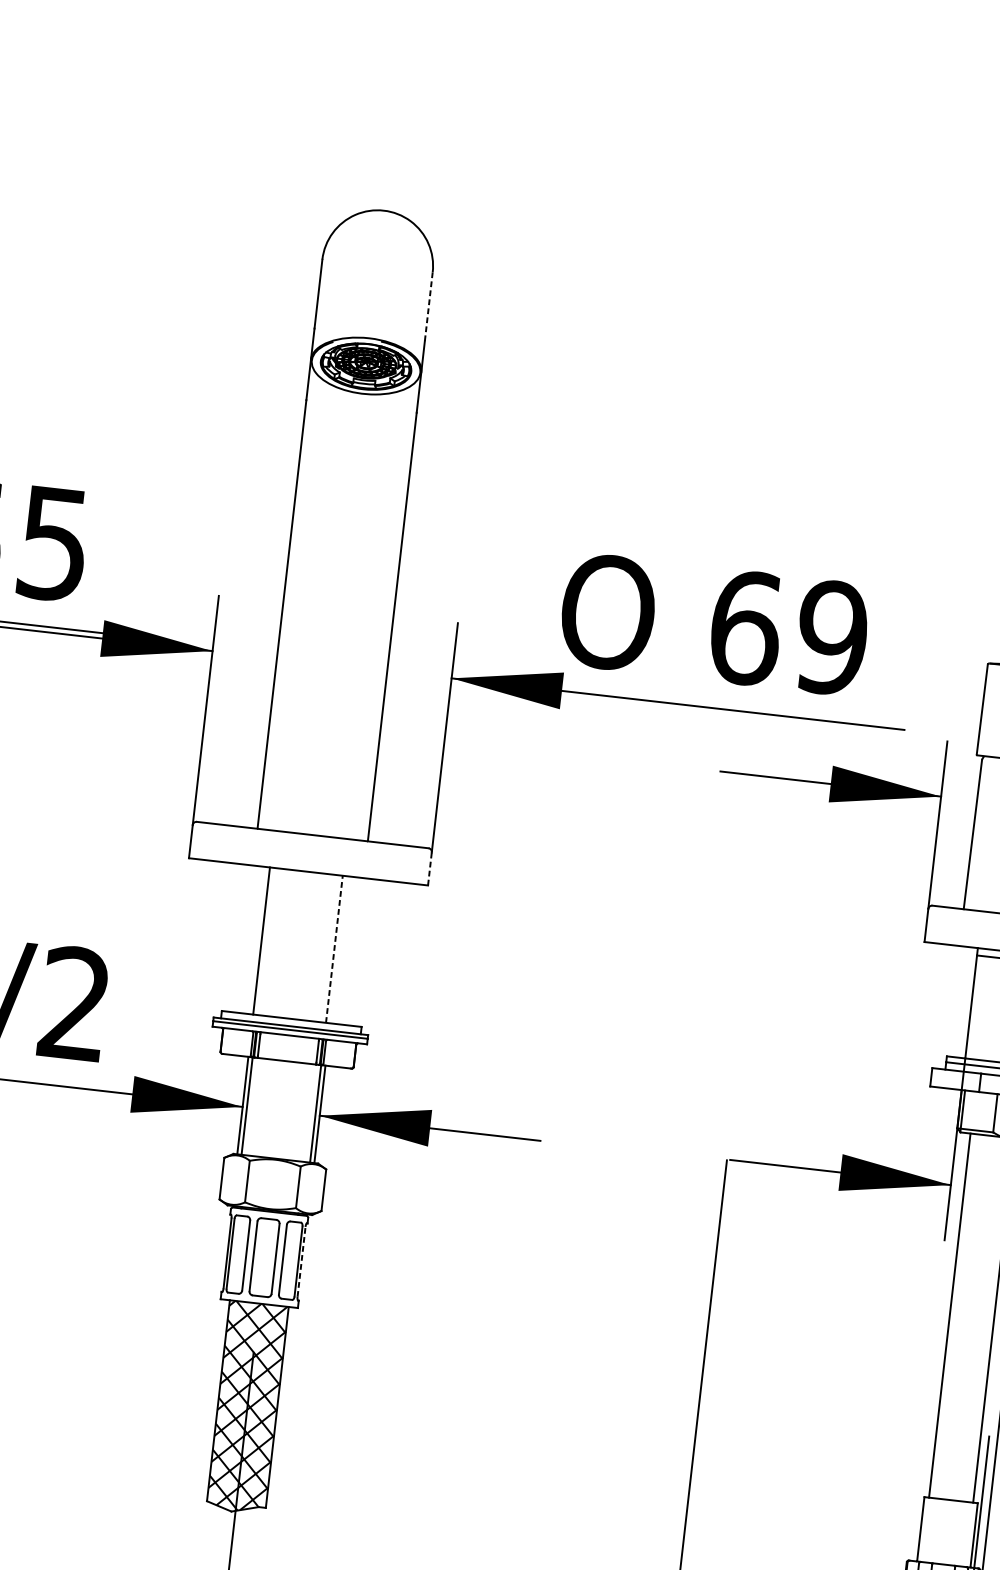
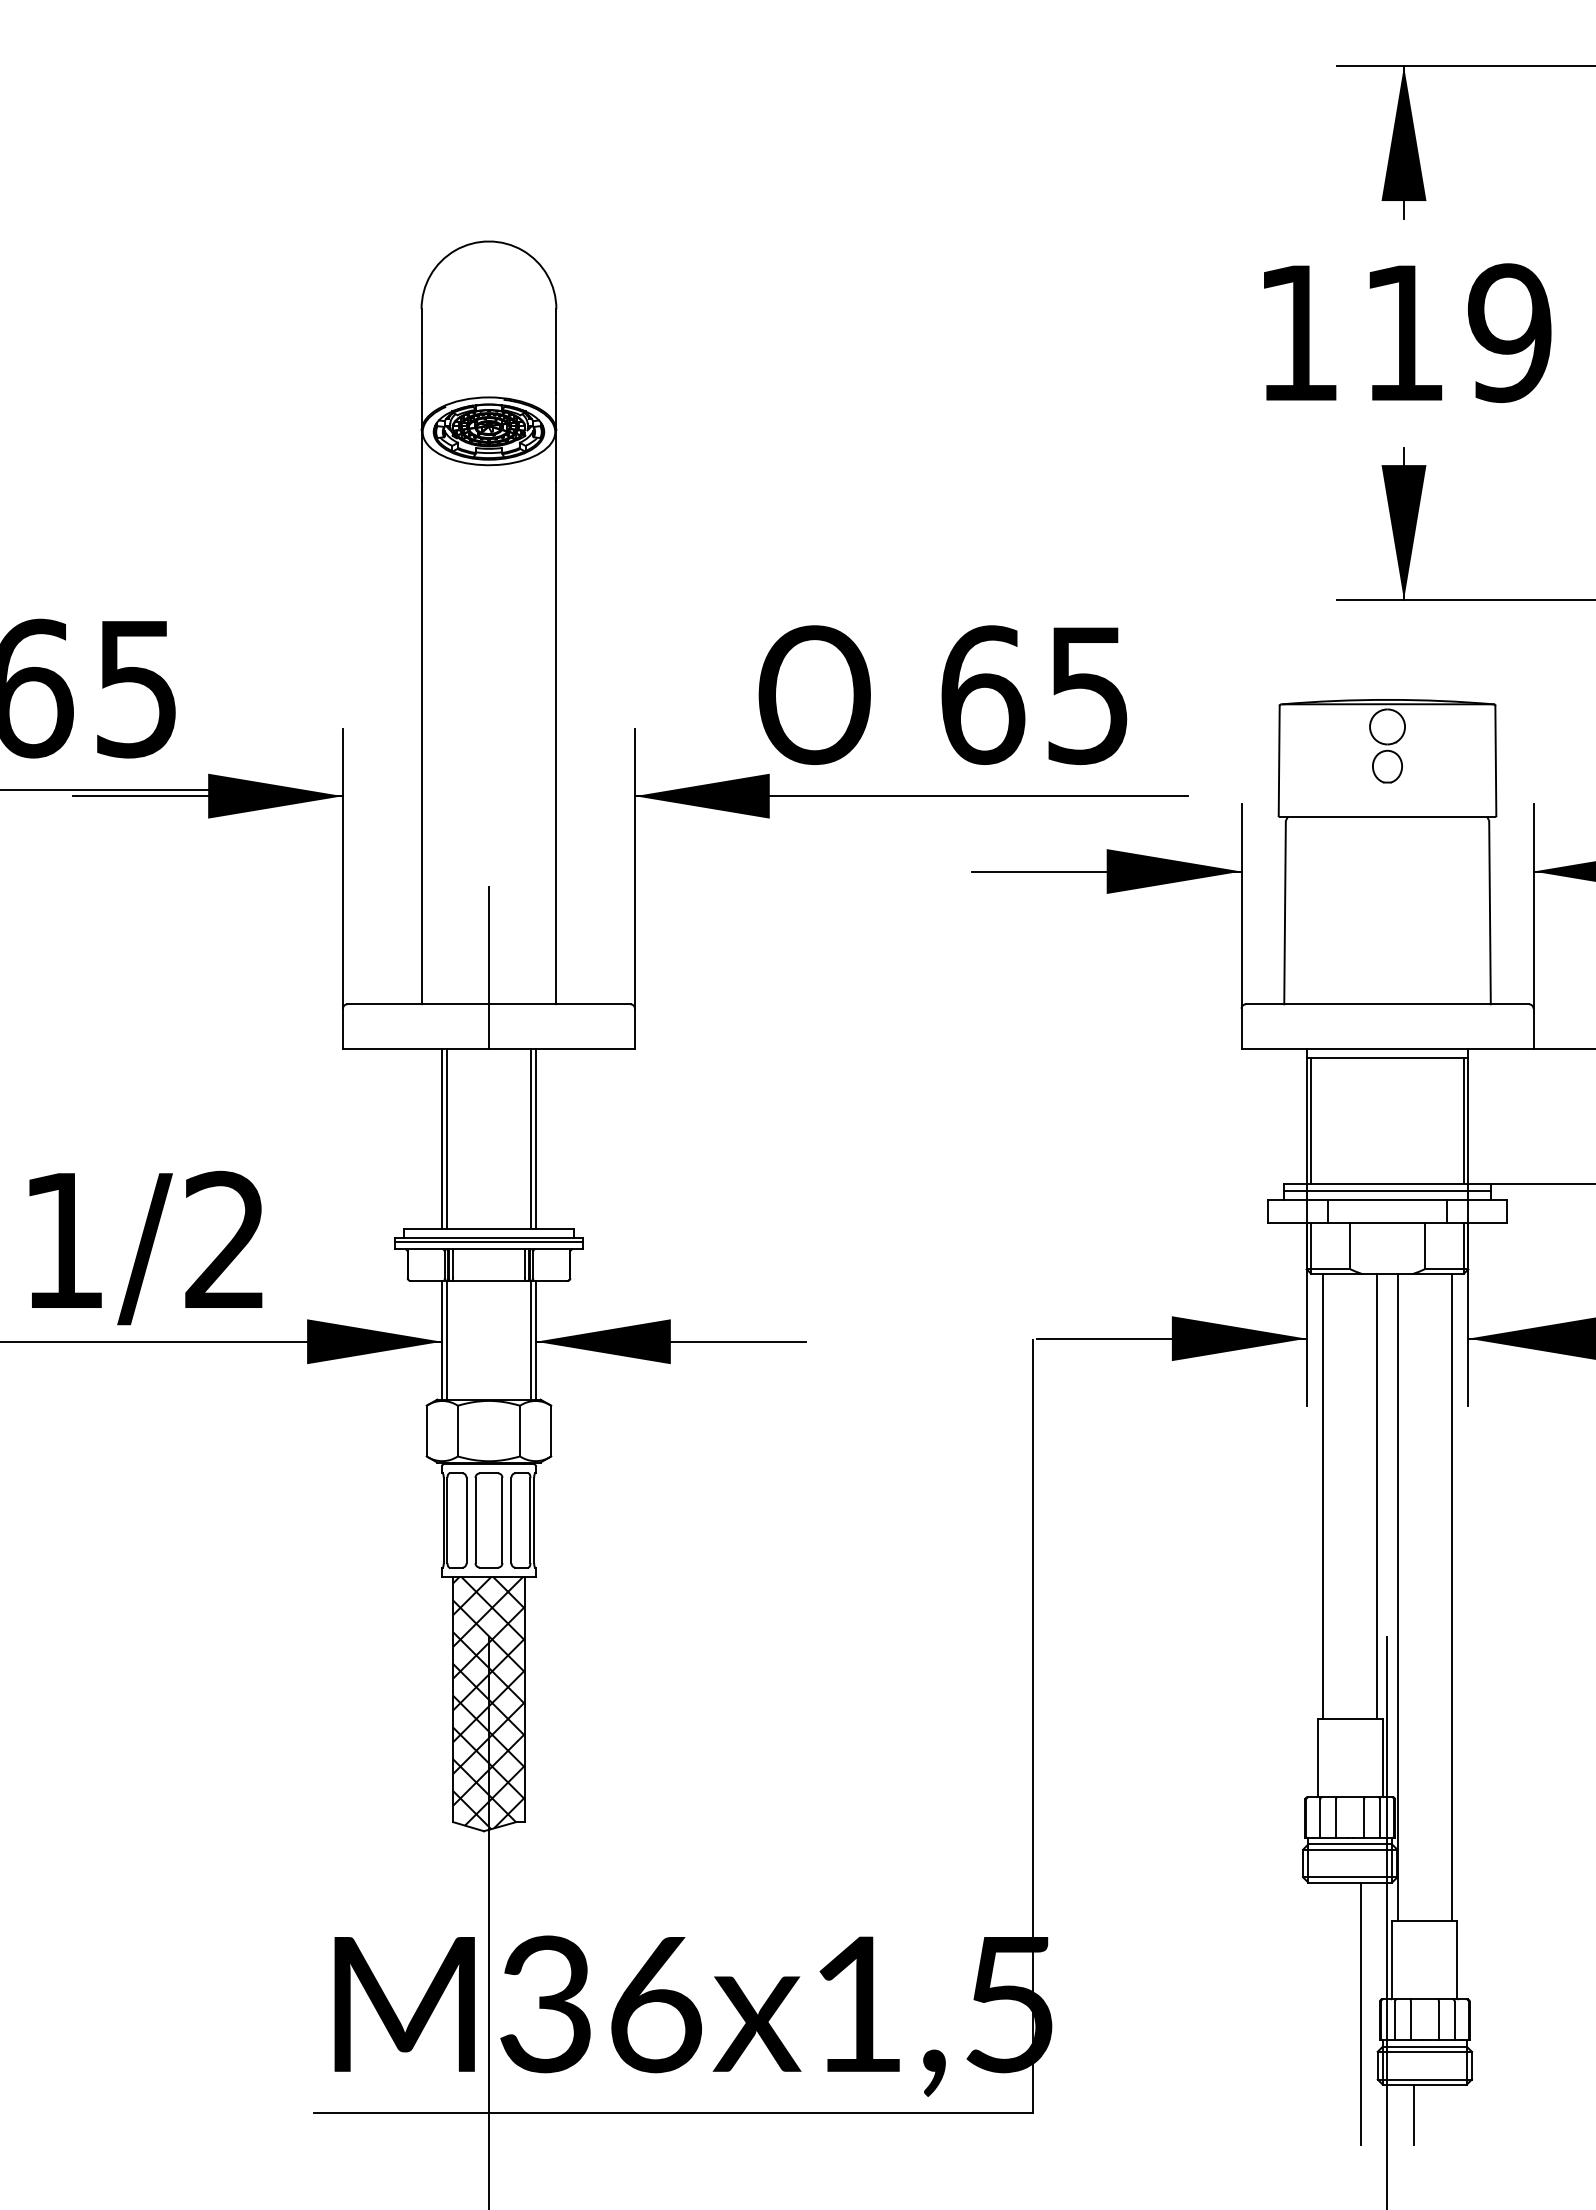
line: (428, 306) -> (556, 350), dashed -> solid
text: (831, 637) -> (1087, 694), 69 -> 65
line: (315, 805) -> (488, 968), added
line: (429, 868) -> (634, 1028), dashed -> solid
line: (266, 941) -> (447, 1138), added
line: (334, 949) -> (530, 1139), dashed -> solid
line: (339, 949) -> (536, 1138), added
line: (974, 1006) -> (1310, 1120), added
line: (301, 1261) -> (534, 1520), dashed -> solid

